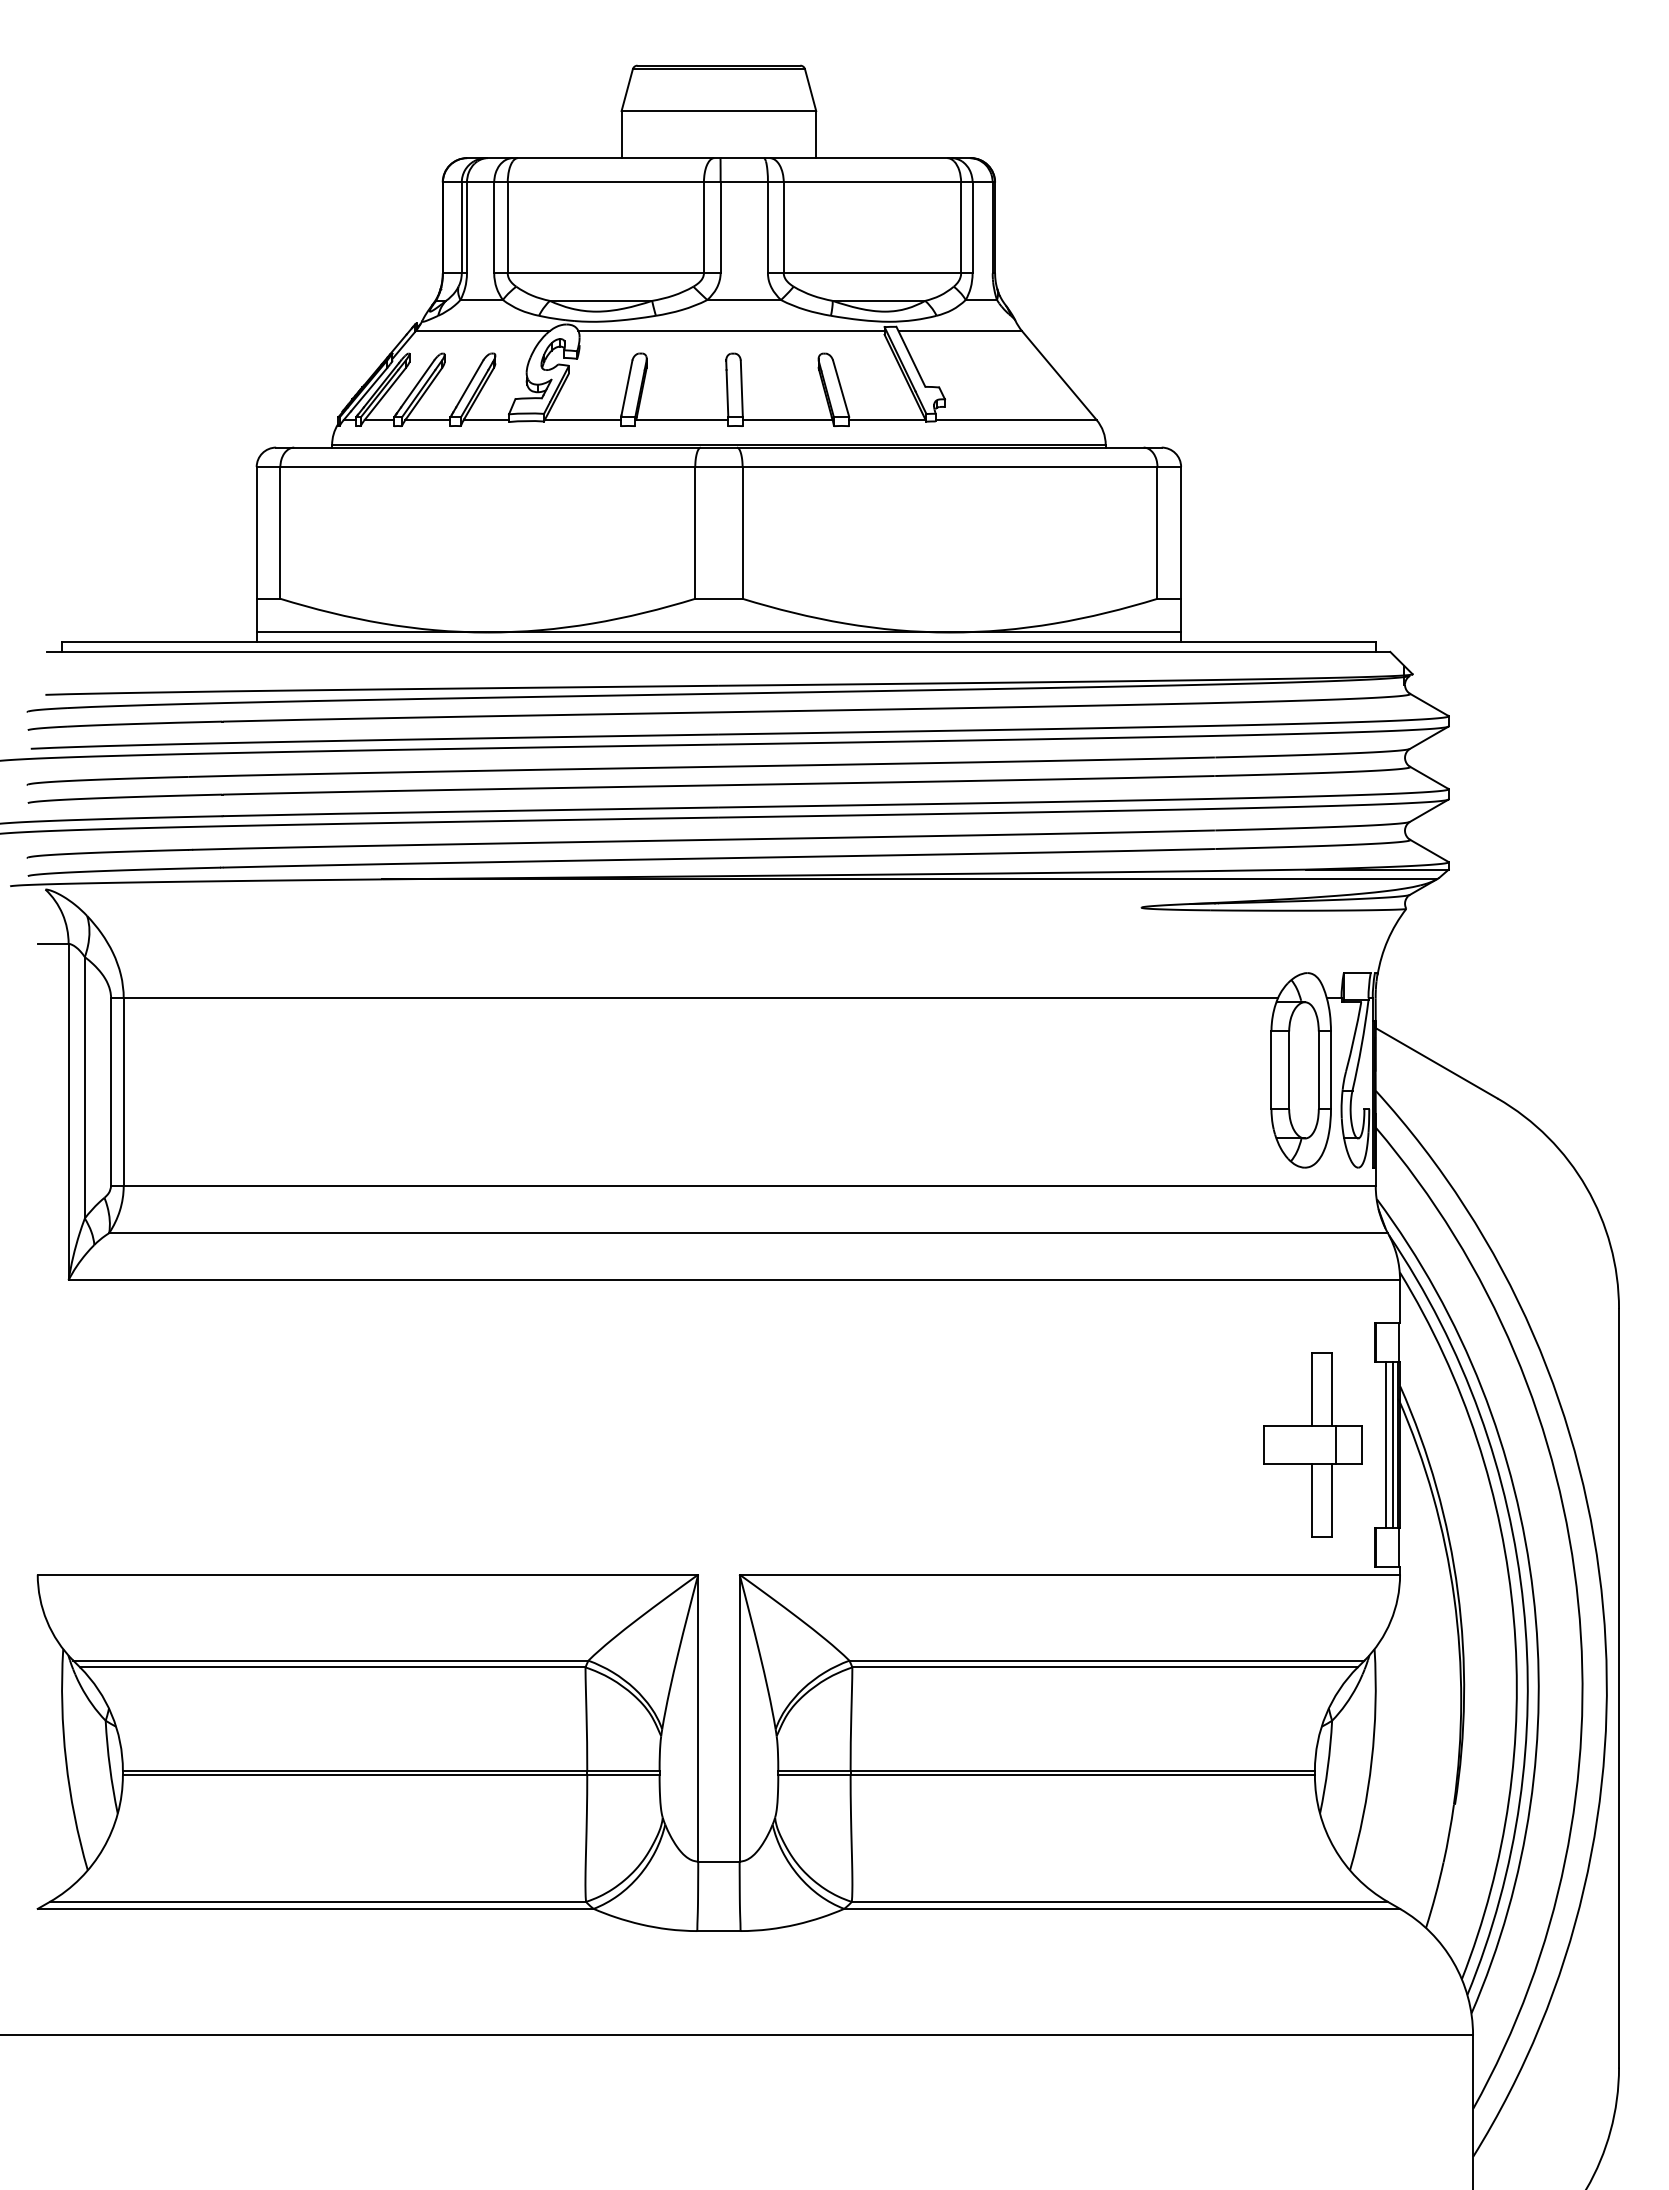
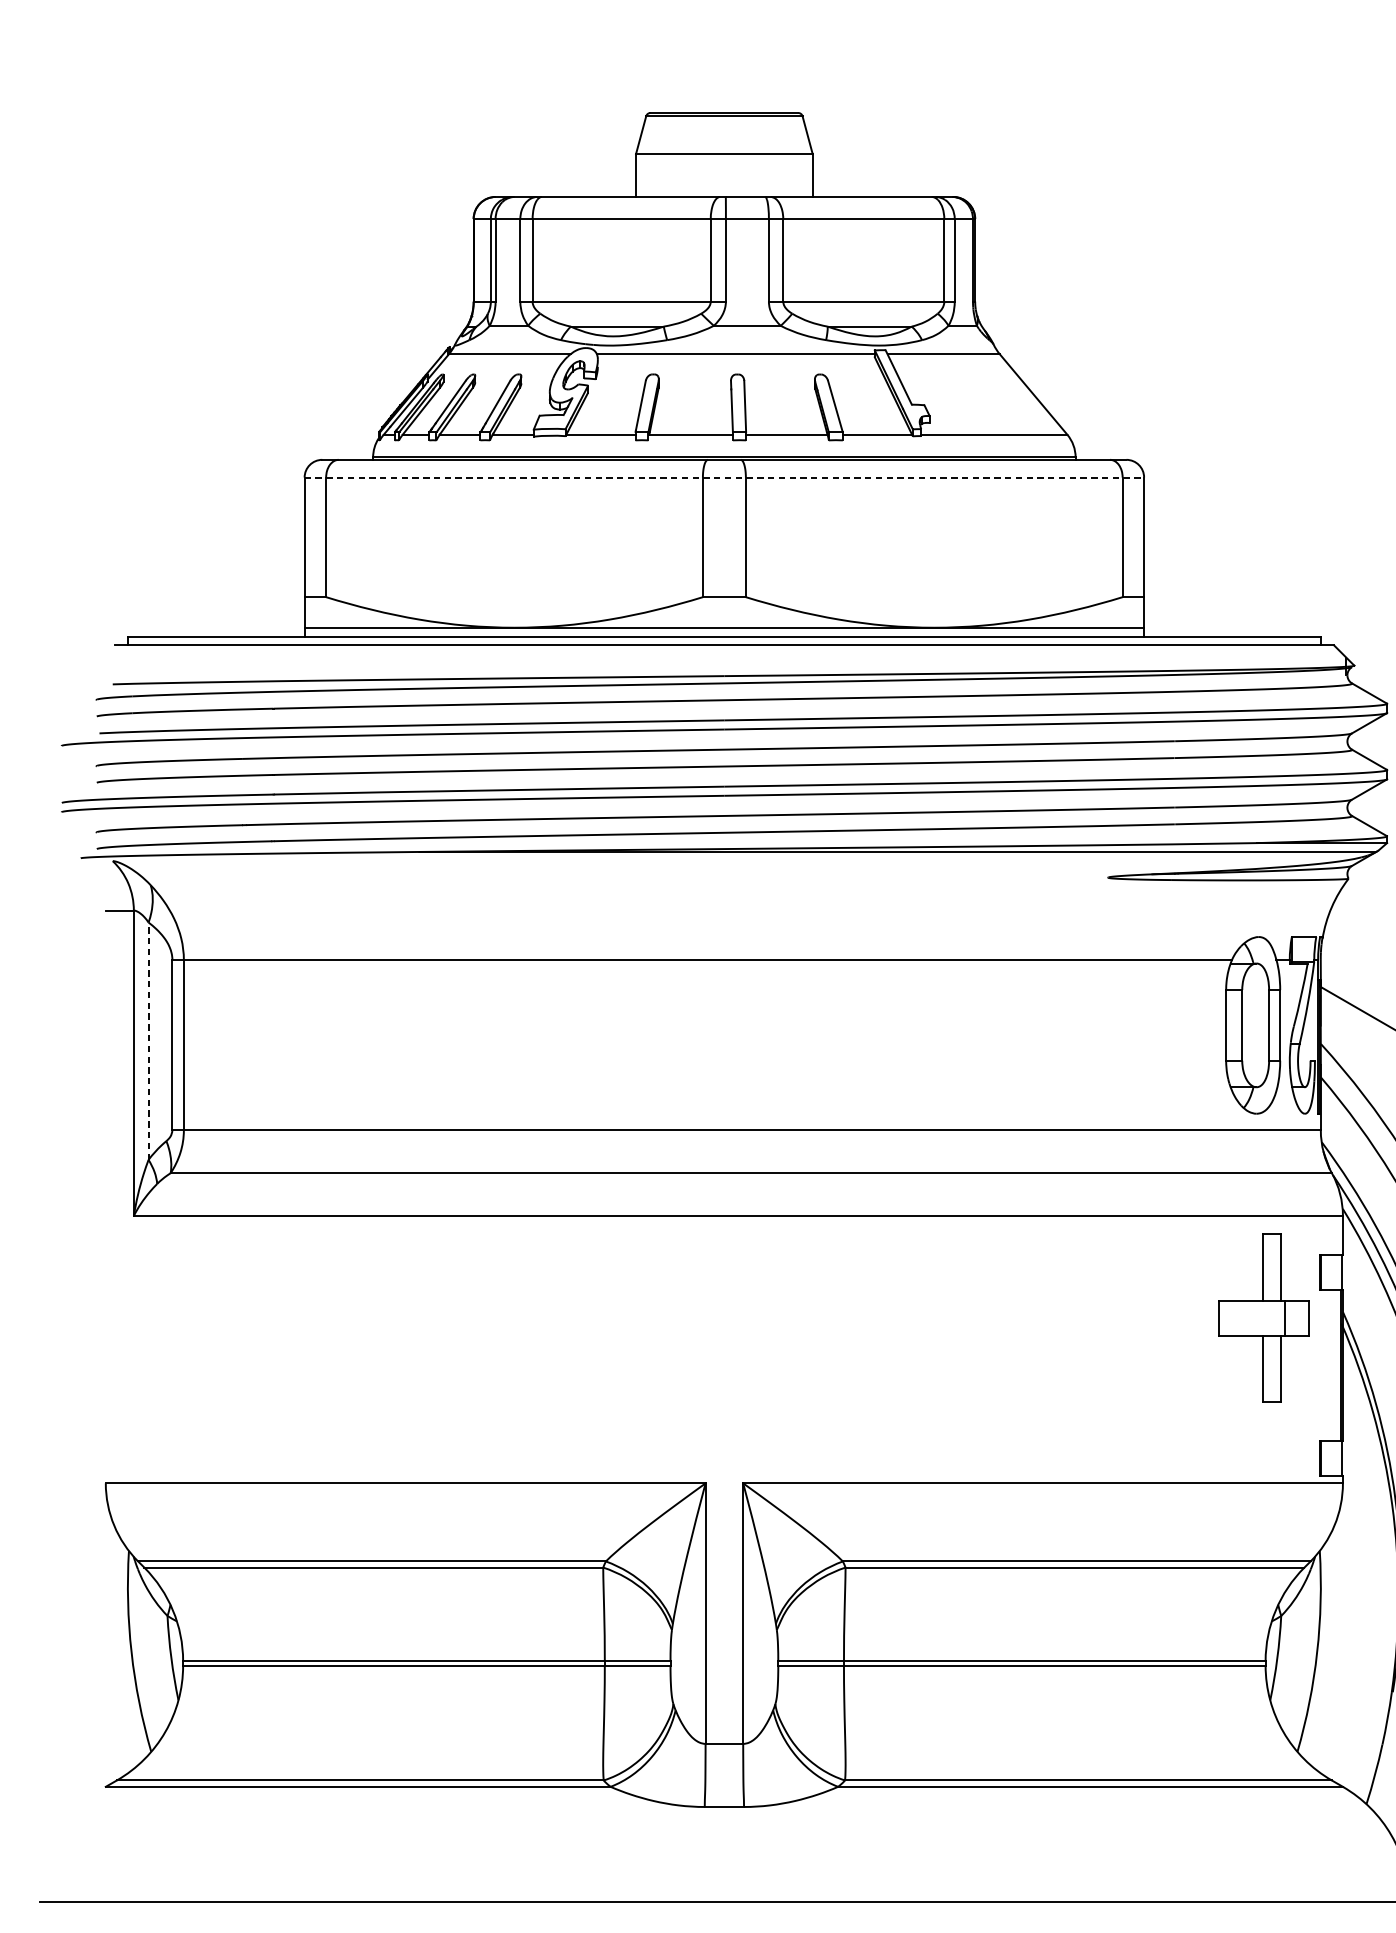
line: (719, 467) -> (724, 477), solid -> dashed
line: (84, 1087) -> (148, 1040), solid -> dashed
part: (1312, 1444) -> (1263, 1317), moved
line: (1386, 1444) -> (1330, 1365), removed
line: (1393, 1444) -> (1336, 1365), removed

